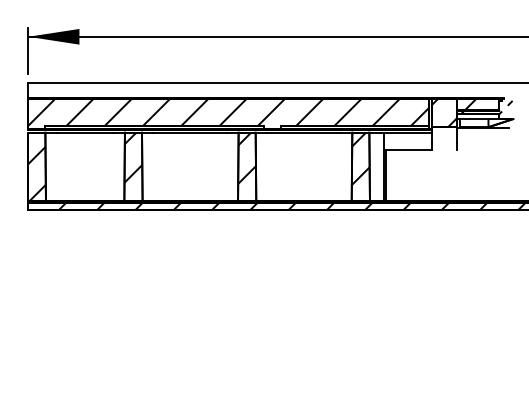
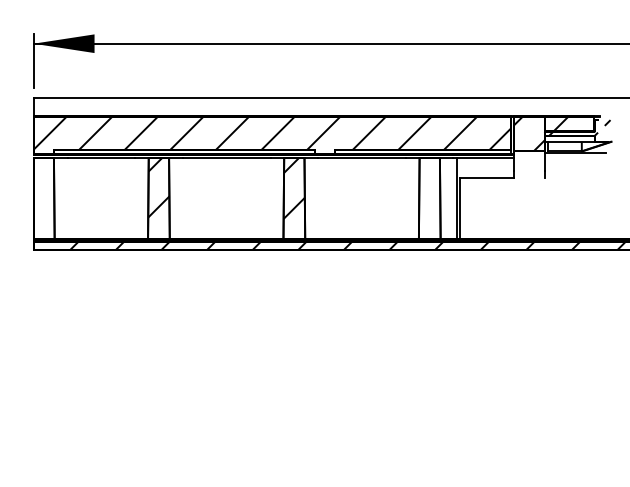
hatch: (360, 158) -> (429, 188), removed
hatch: (36, 173) -> (43, 206), removed

